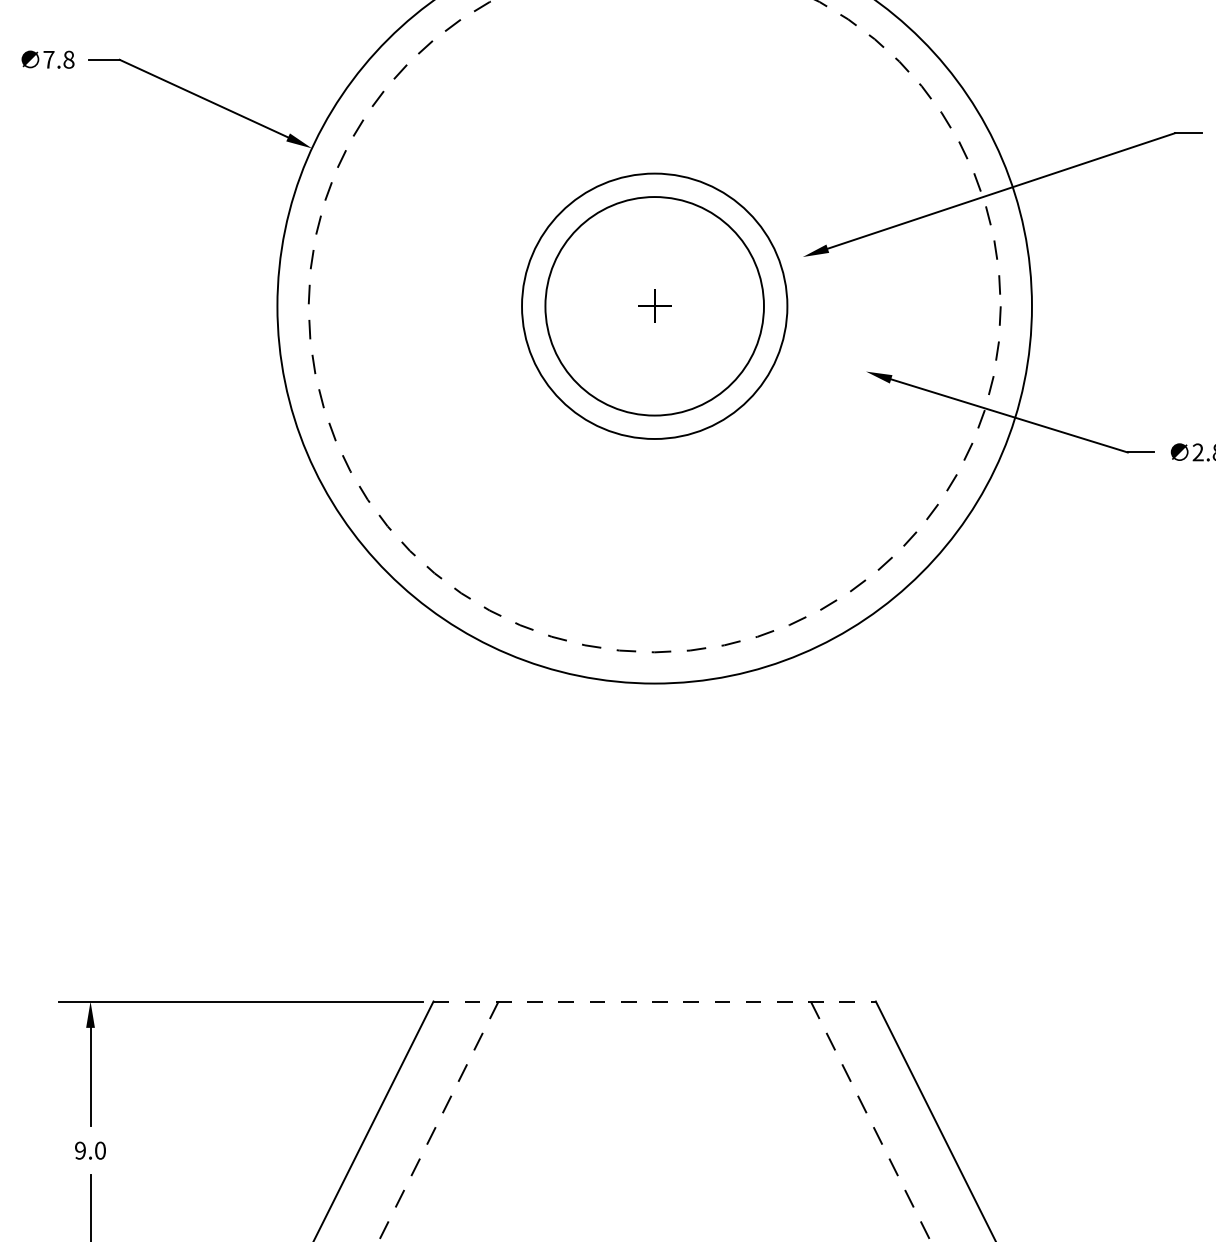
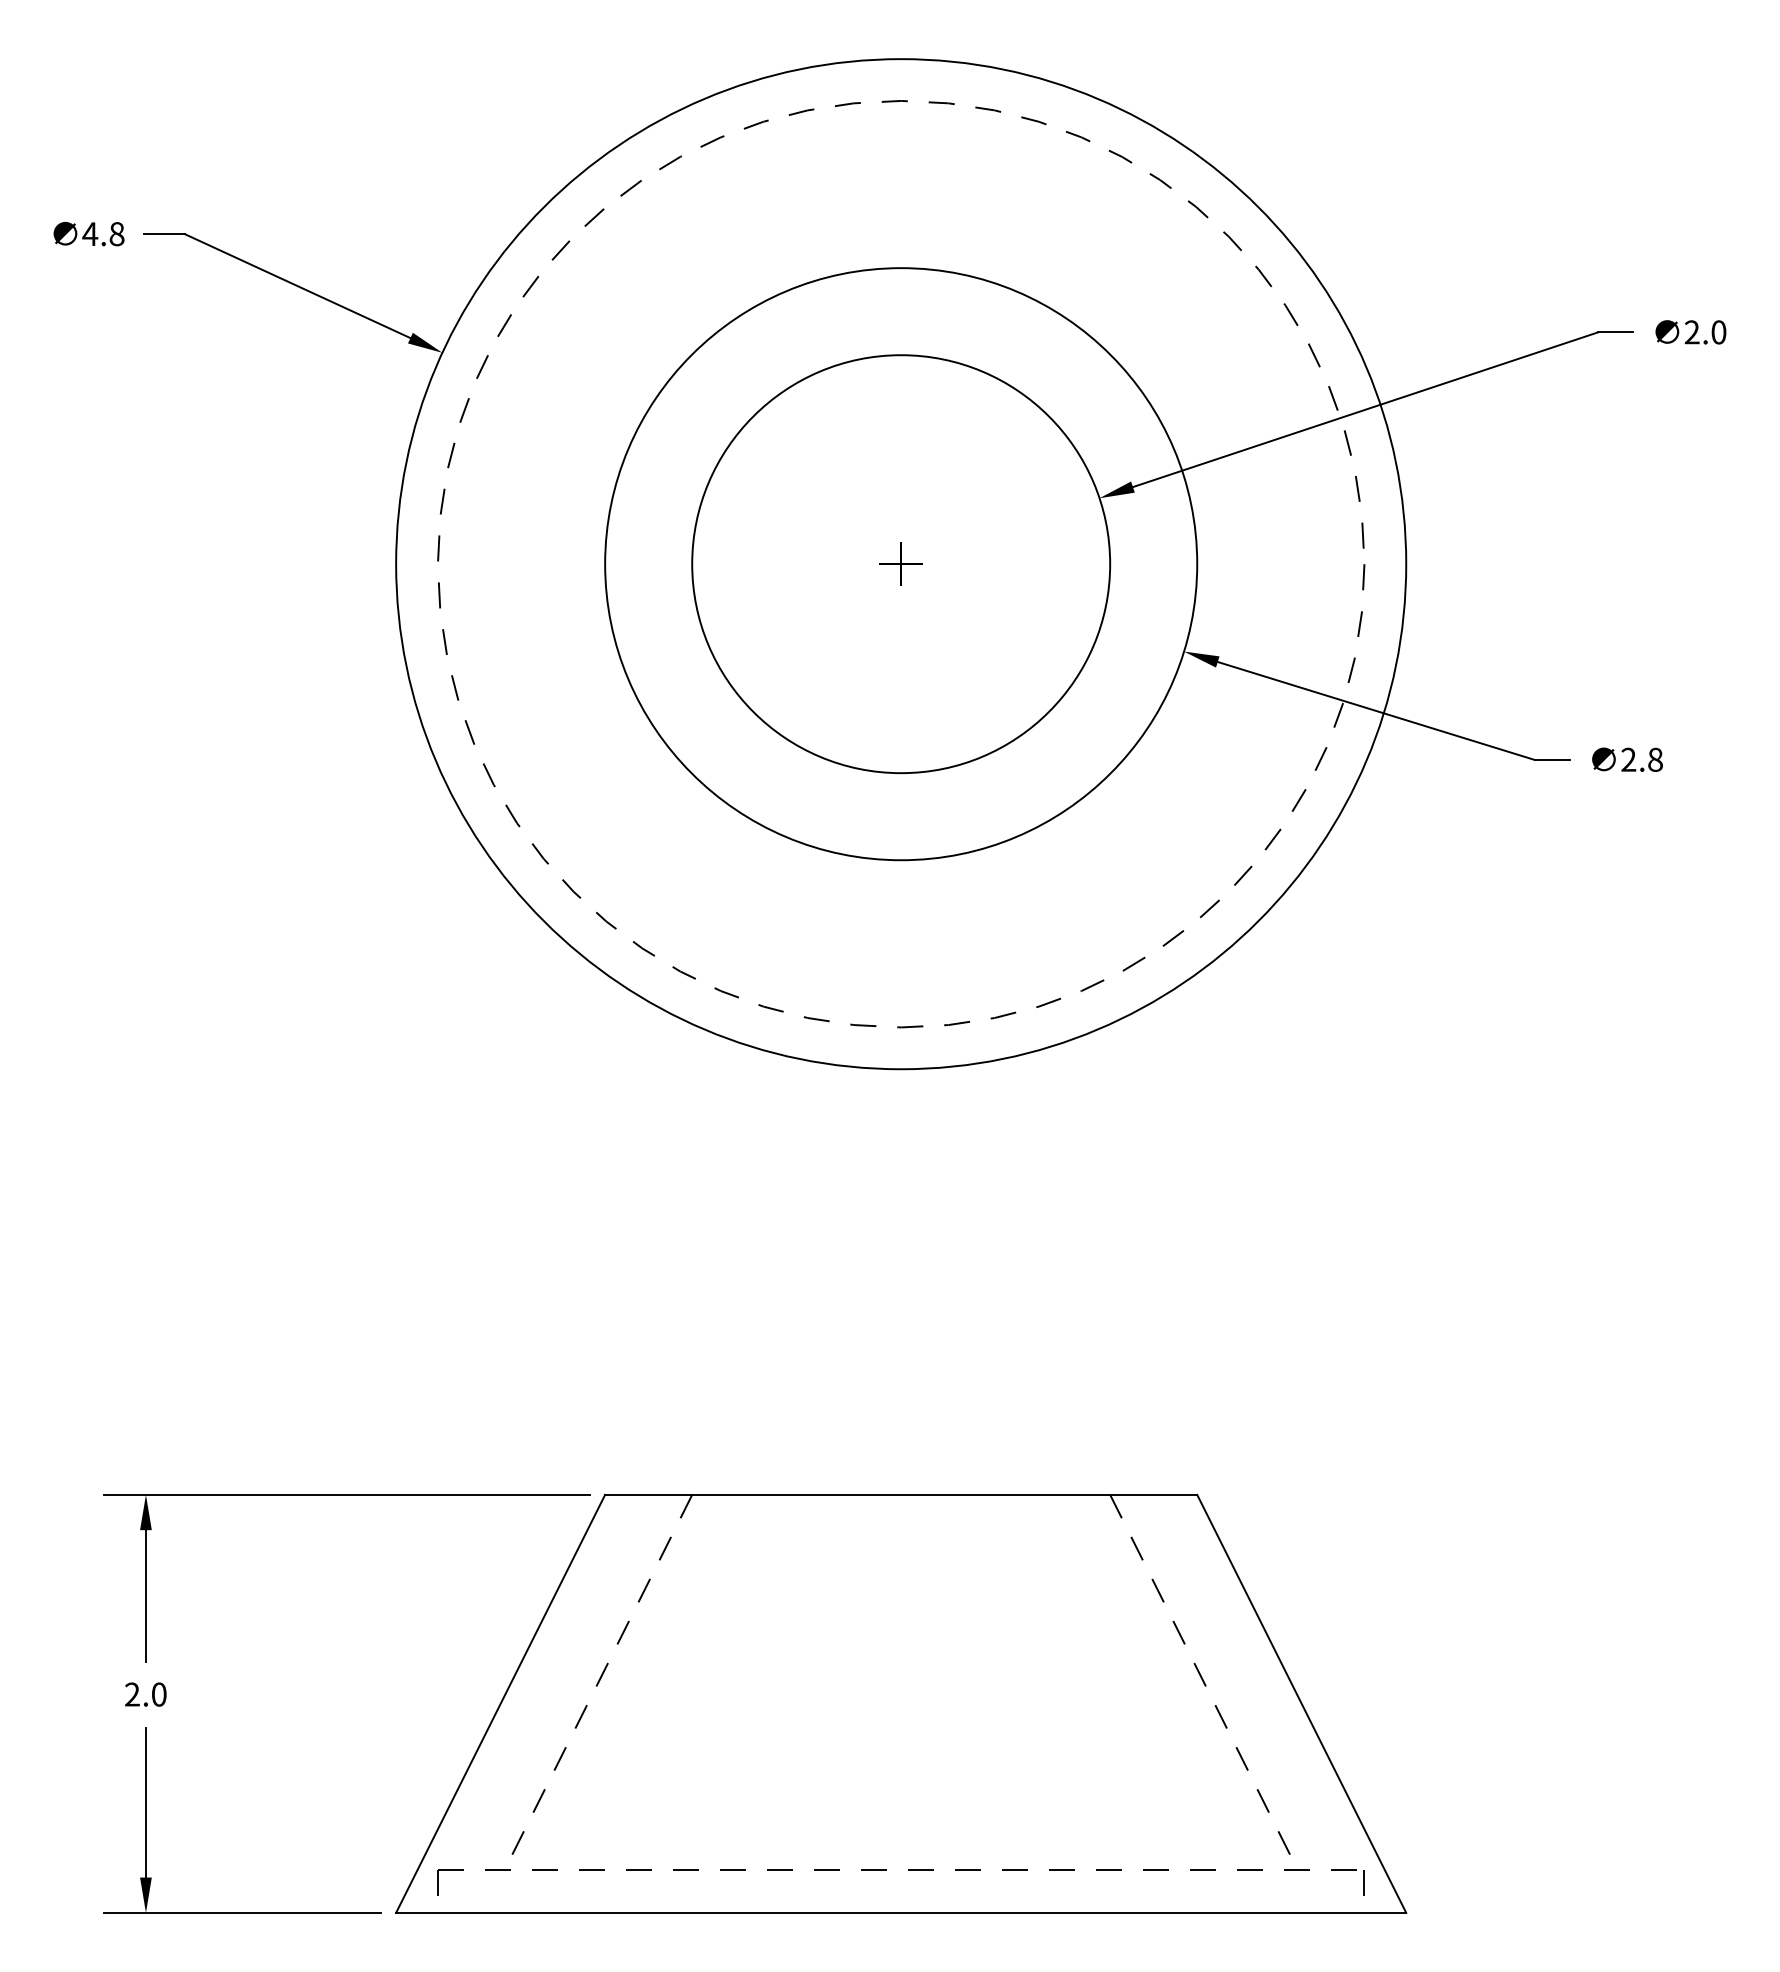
text: (49, 59) -> (90, 233), 7.8 -> 4.8
circle: (654, 306) -> (901, 564), size x1.43
circle: (654, 306) -> (901, 564), size x1.67
line: (654, 1001) -> (901, 1494), dashed -> solid
text: (80, 1150) -> (132, 1694), 9.0 -> 2.0

